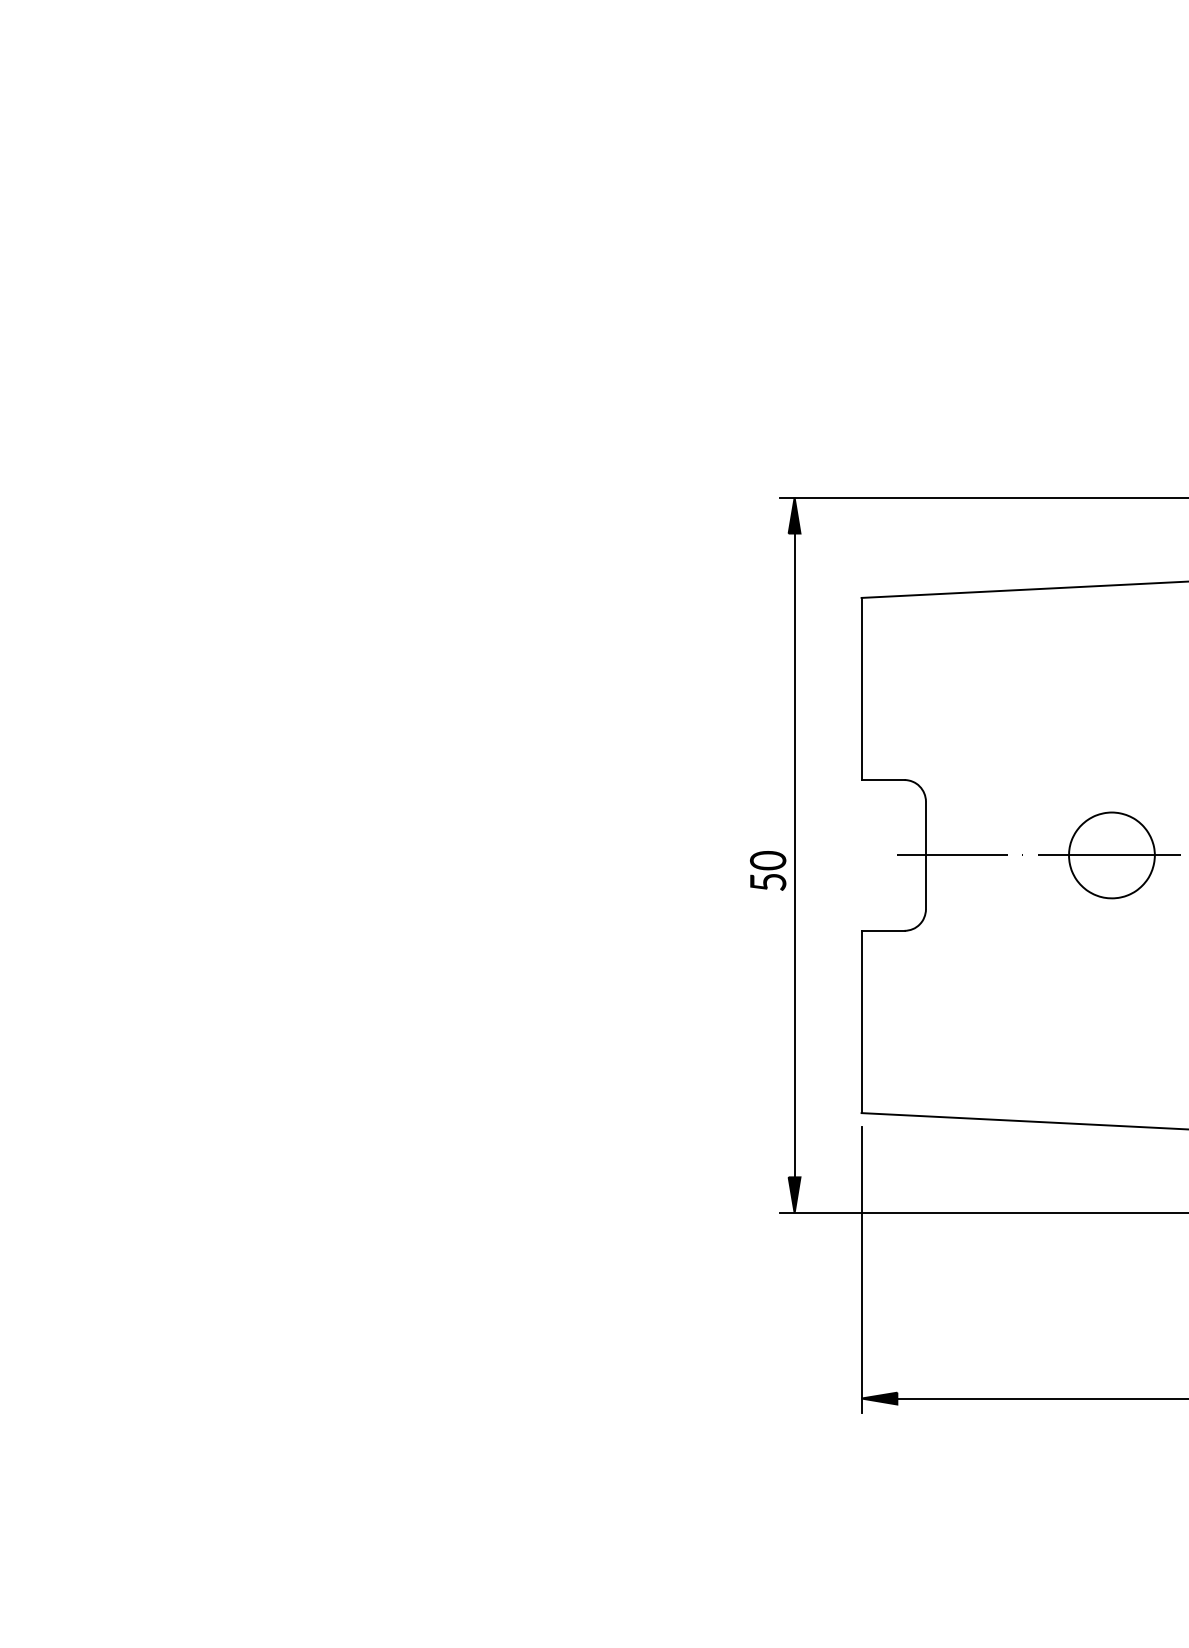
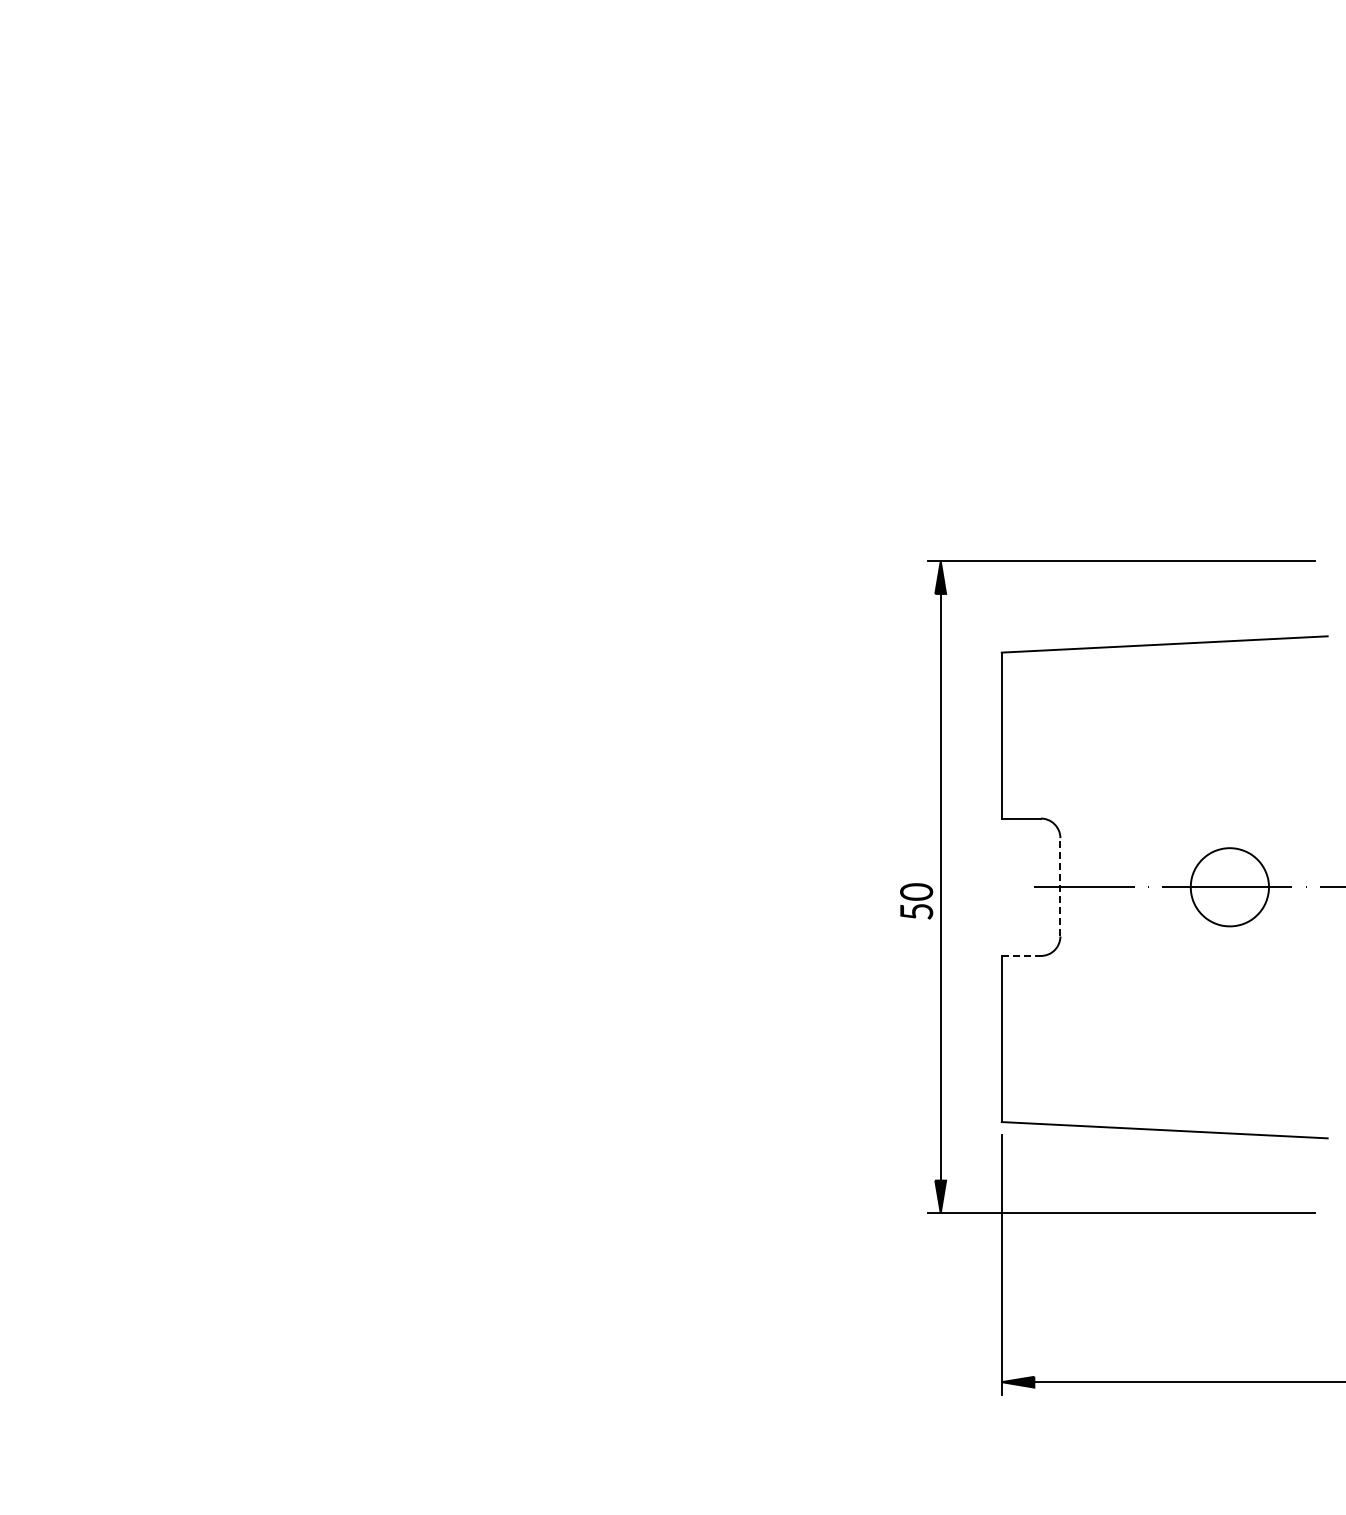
line: (926, 854) -> (1060, 886), solid -> dashed
line: (883, 930) -> (1021, 955), solid -> dashed

